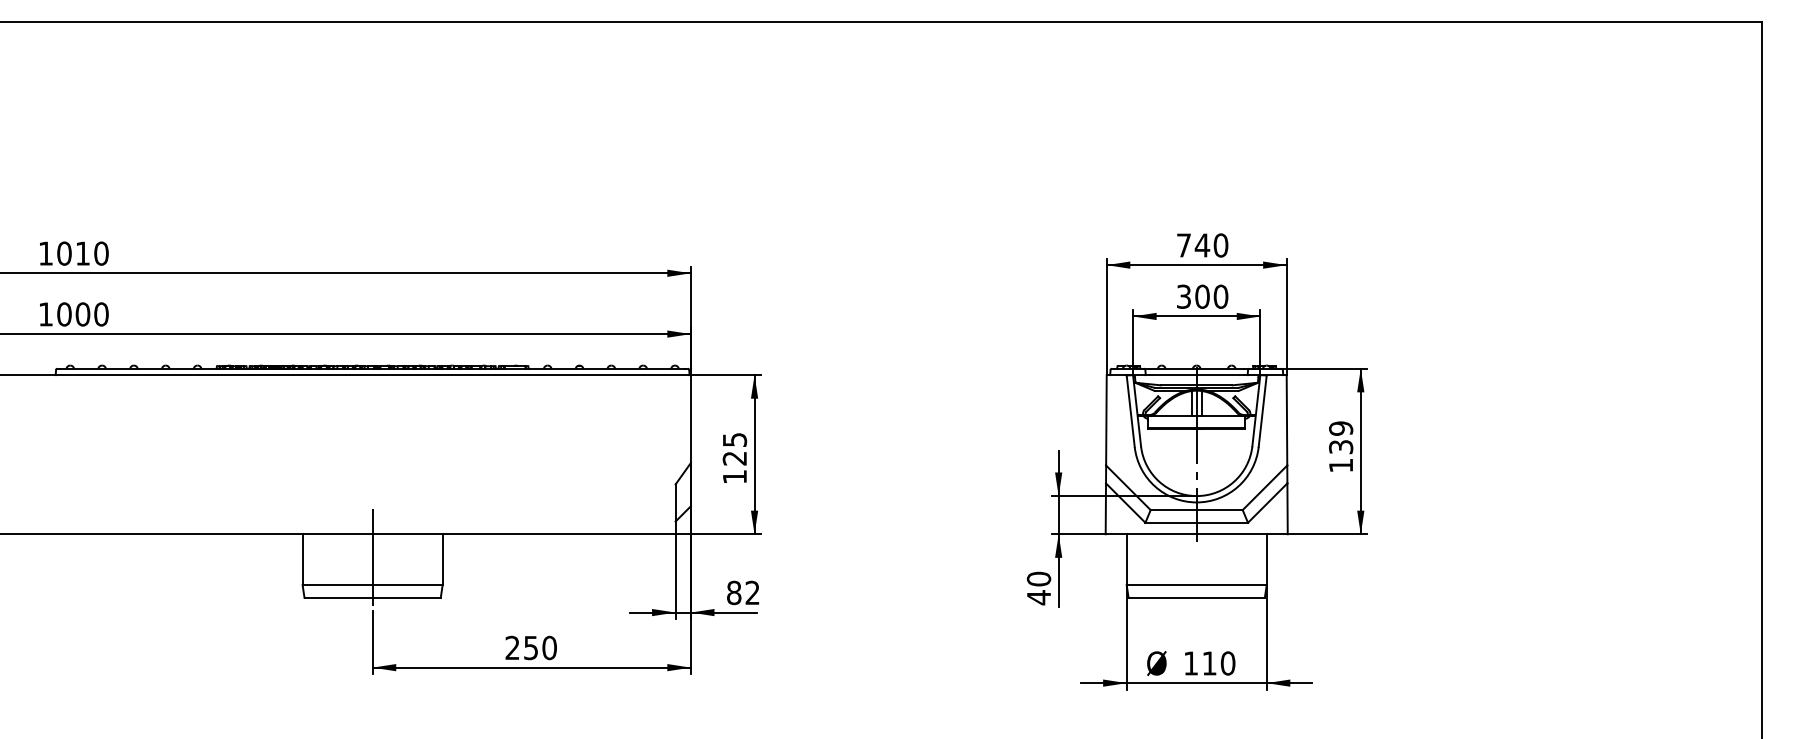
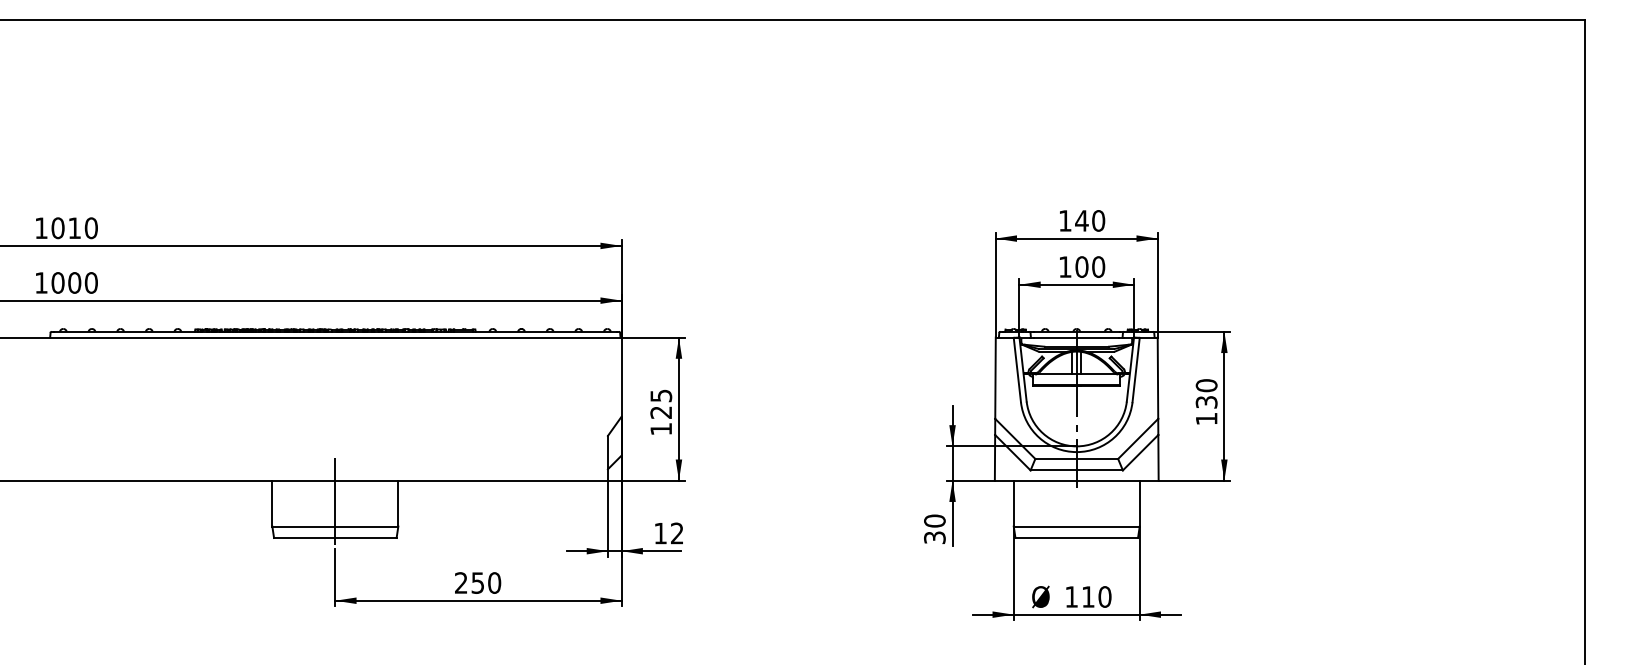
text: (1184, 245) -> (1065, 220), 740 -> 140
text: (1184, 296) -> (1065, 266), 300 -> 100
text: (1340, 428) -> (1206, 385), 139 -> 130
text: (734, 592) -> (660, 533), 82 -> 12
text: (1038, 597) -> (934, 537), 40 -> 30

